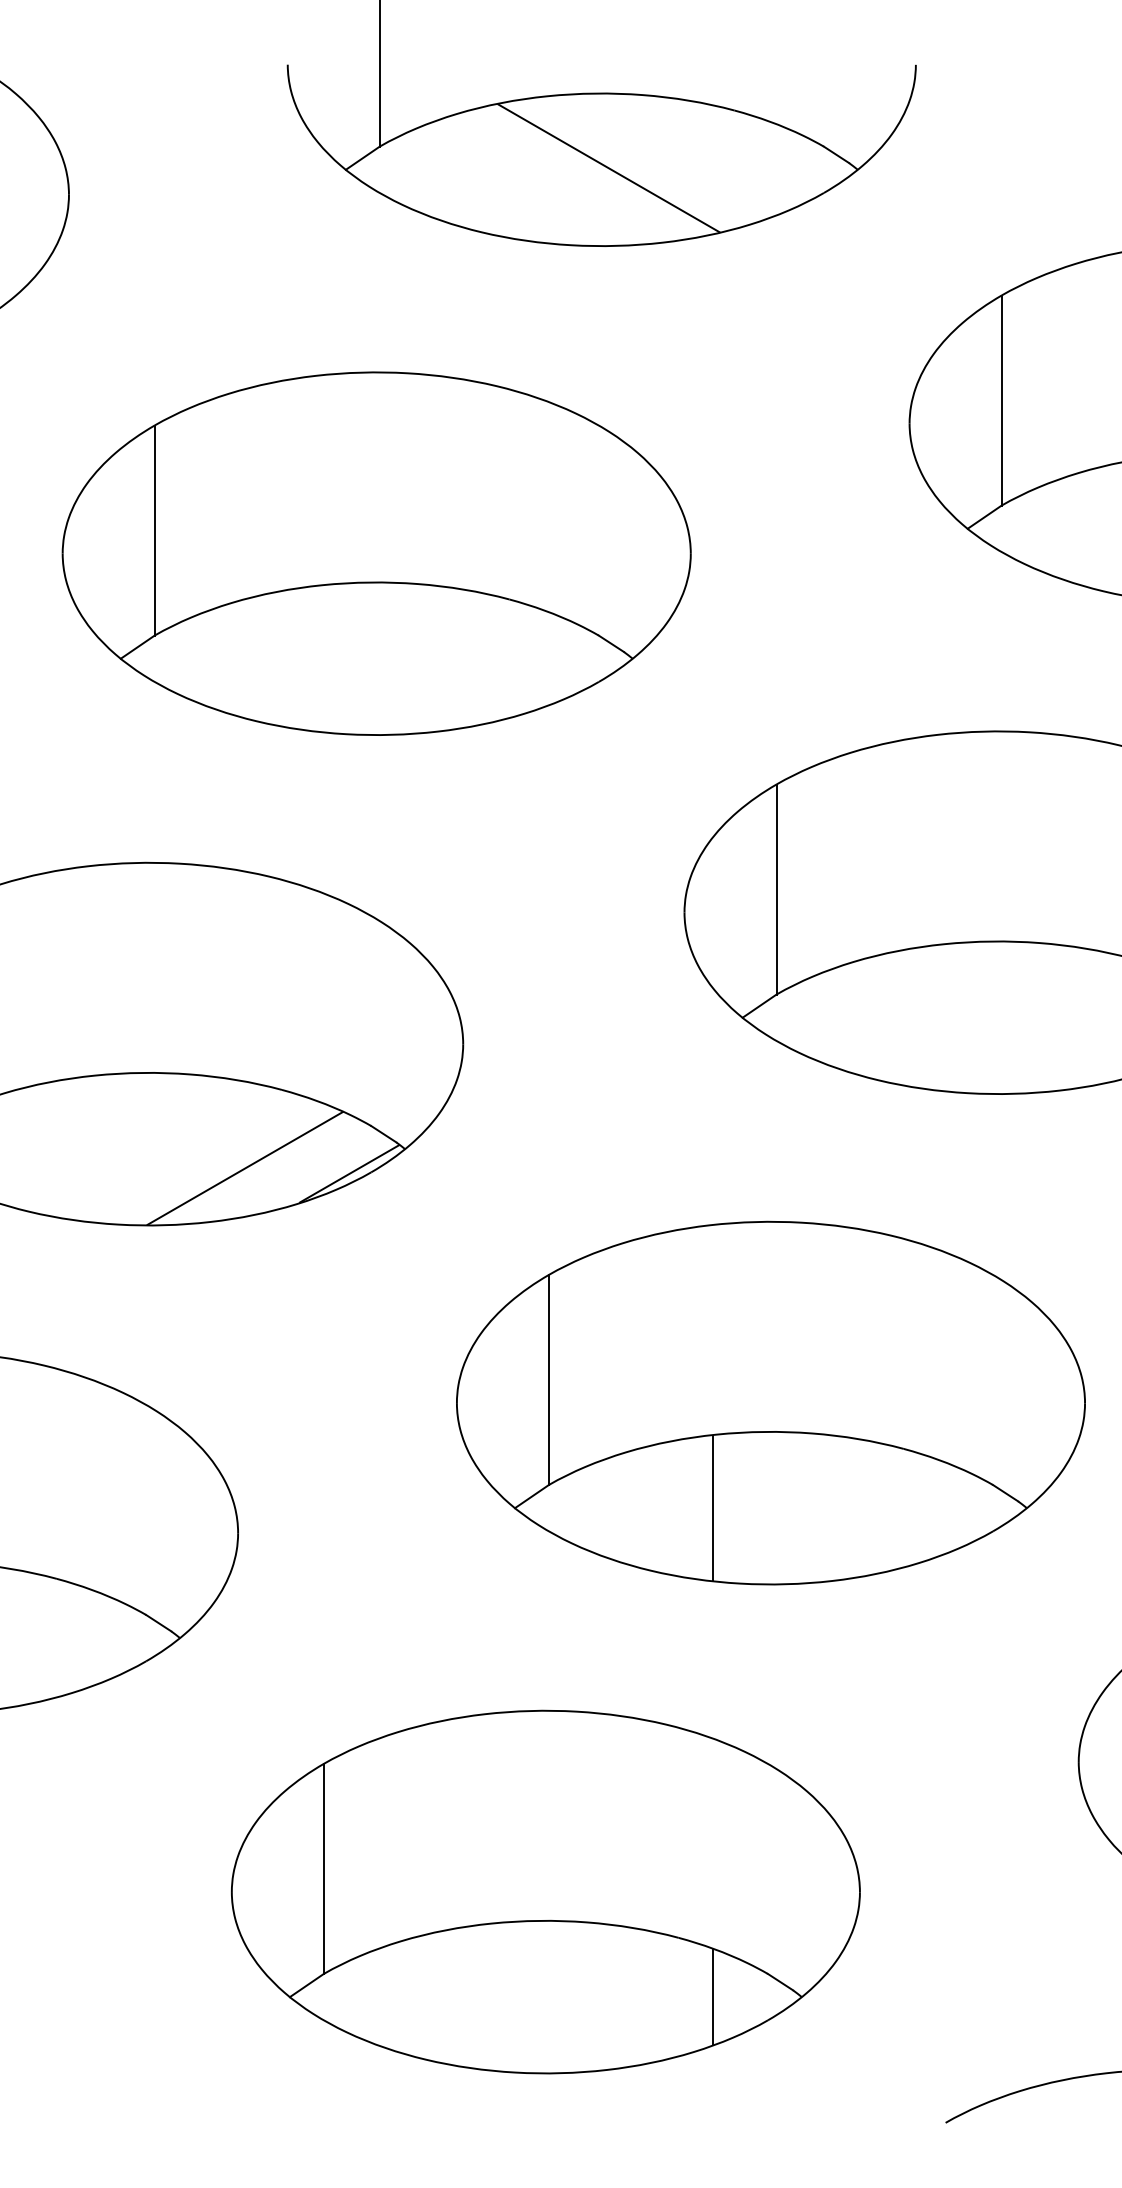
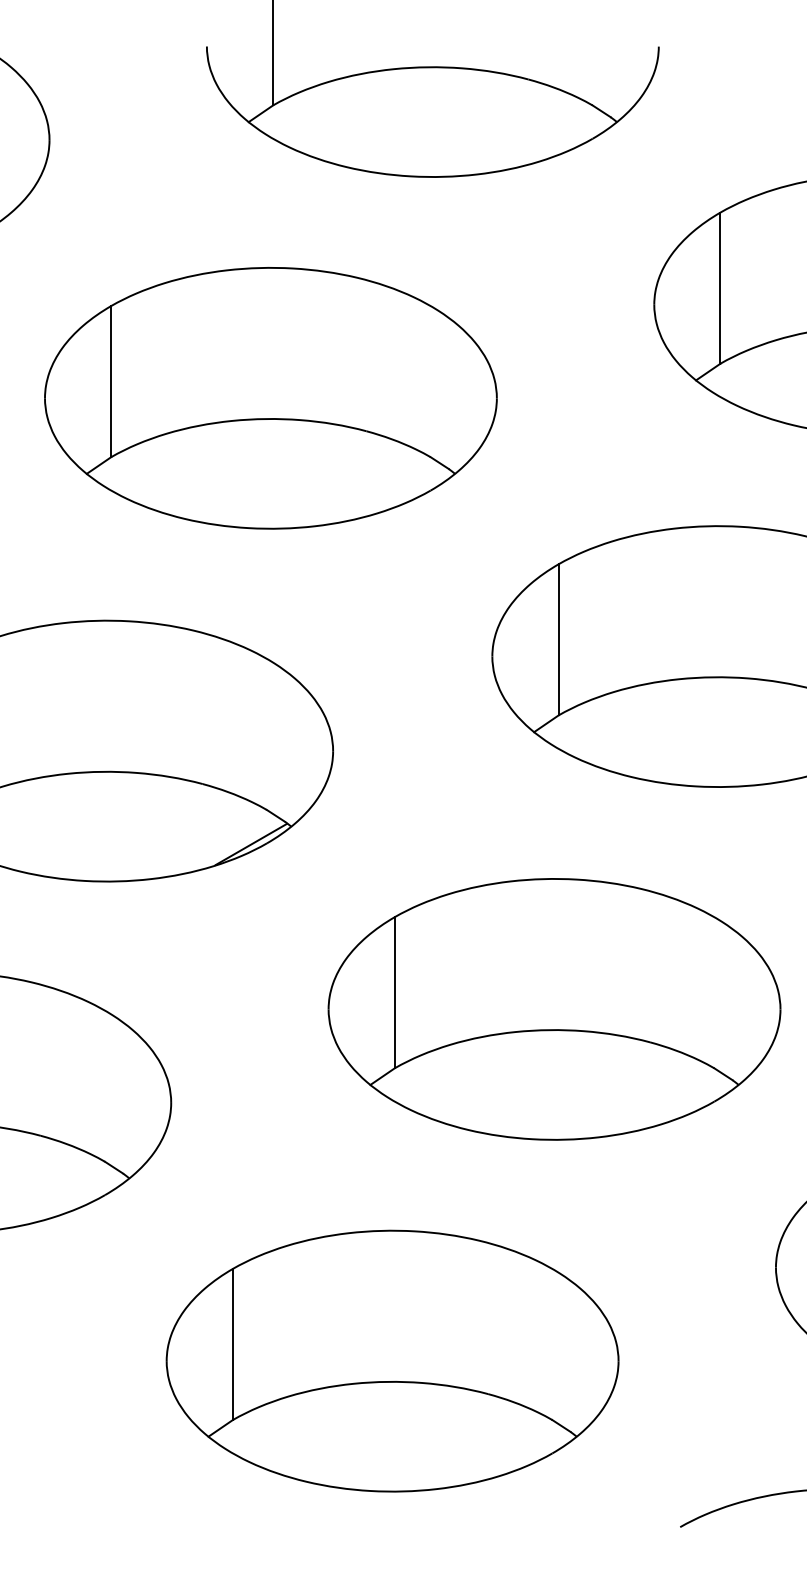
line: (608, 168) -> (437, 121), removed
line: (245, 1168) -> (176, 840), removed
line: (713, 1507) -> (513, 1084), removed
line: (713, 1996) -> (513, 1436), removed

